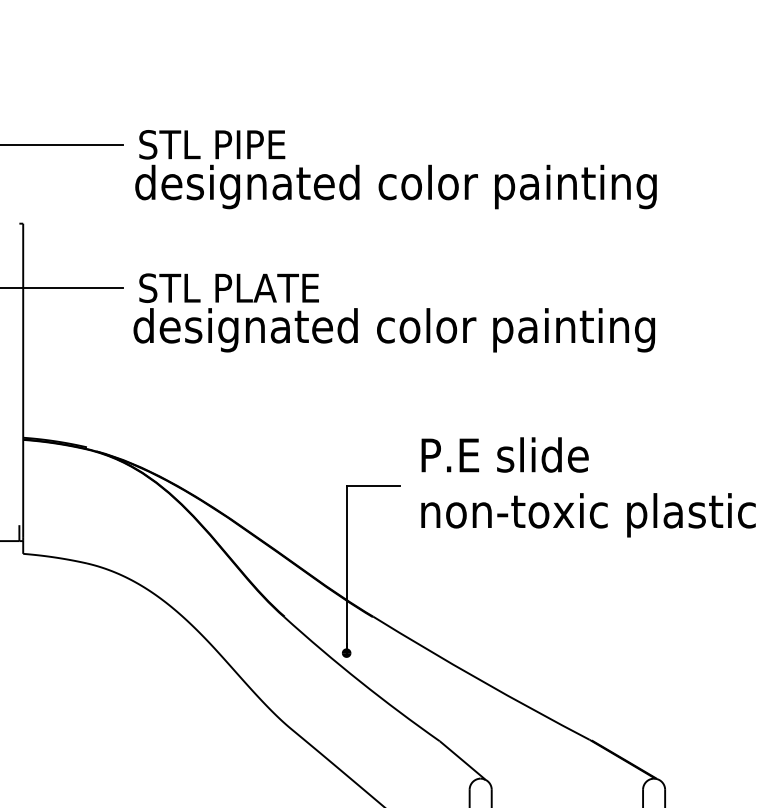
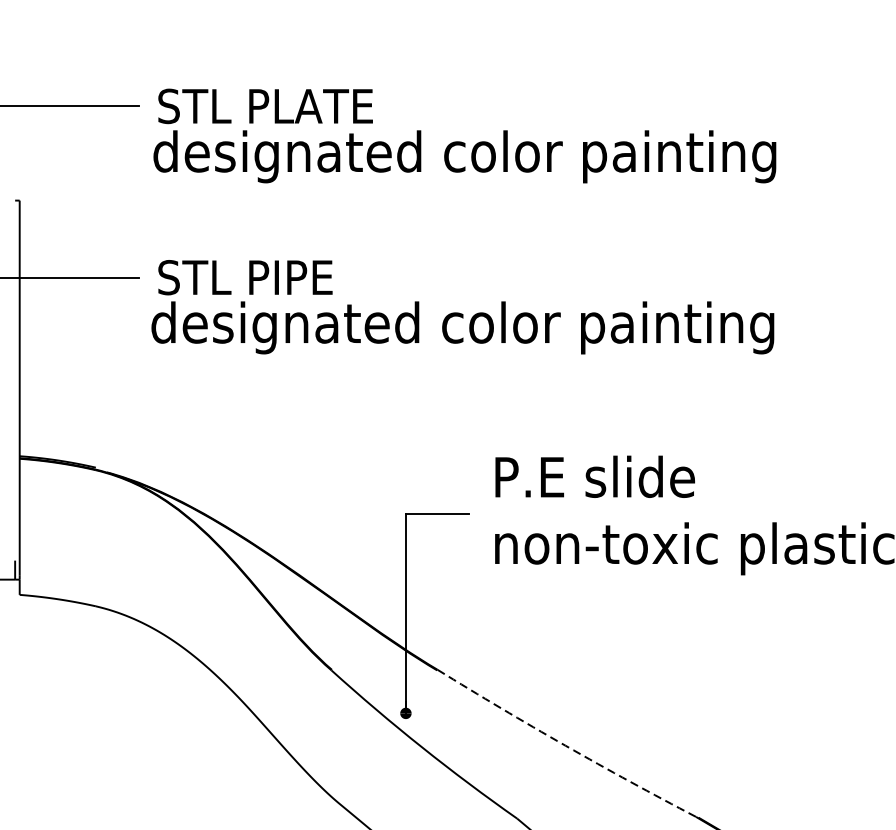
text: (279, 144) -> (325, 106), STL PIPE -> STL PLATE
text: (279, 287) -> (325, 276), STL PLATE -> STL PIPE
arc: (480, 680) -> (565, 746), solid -> dashed

